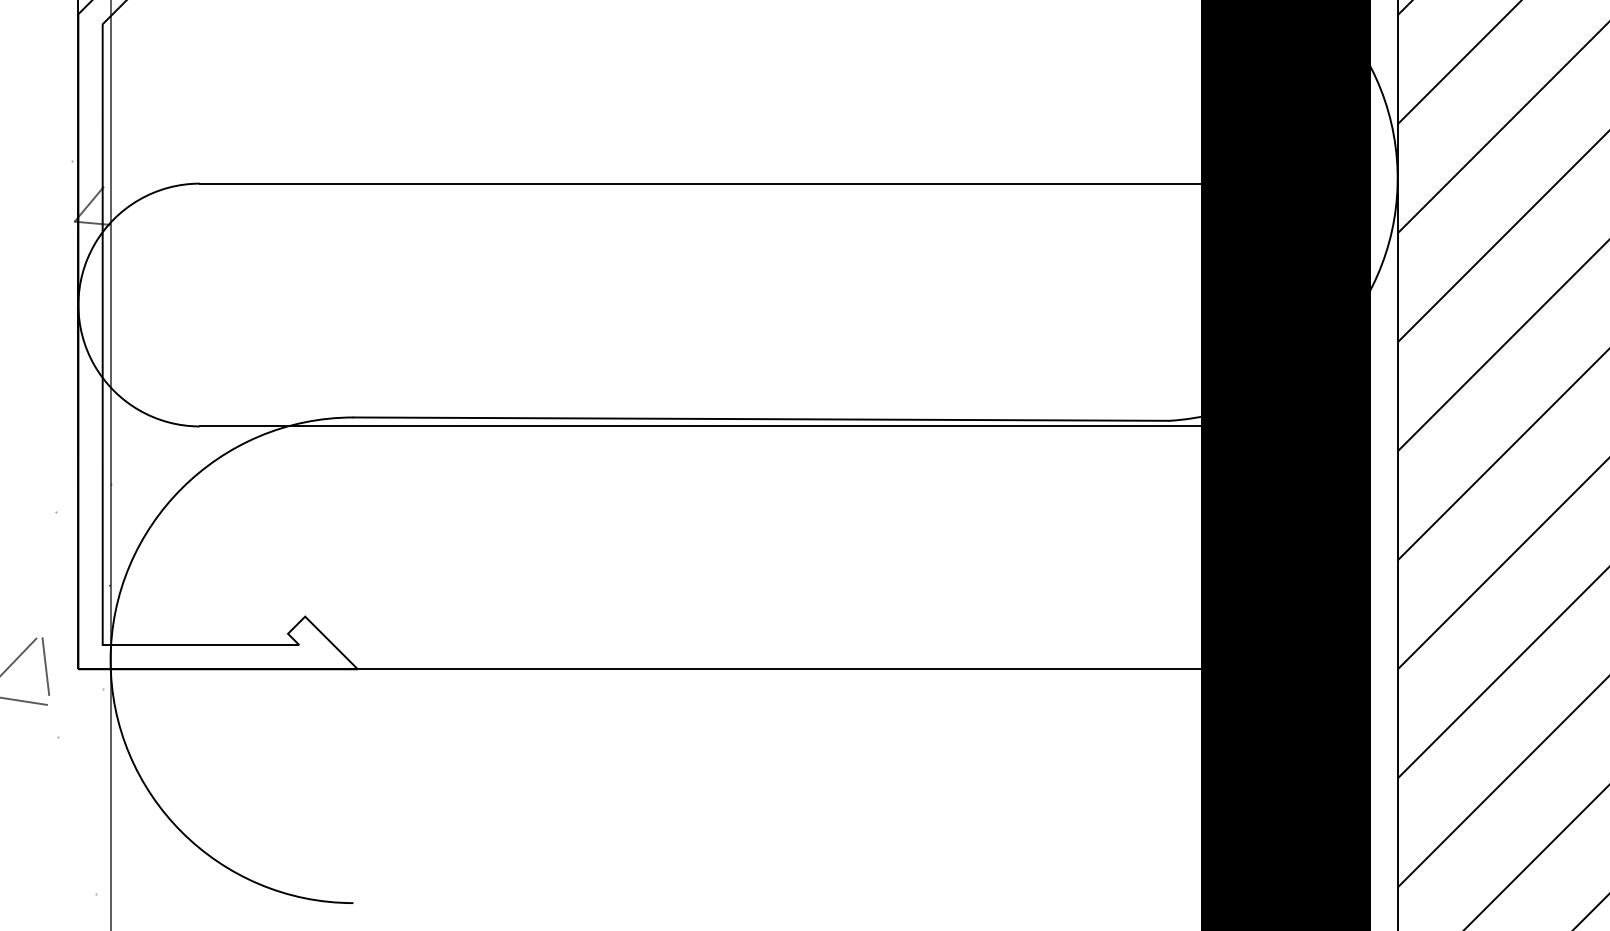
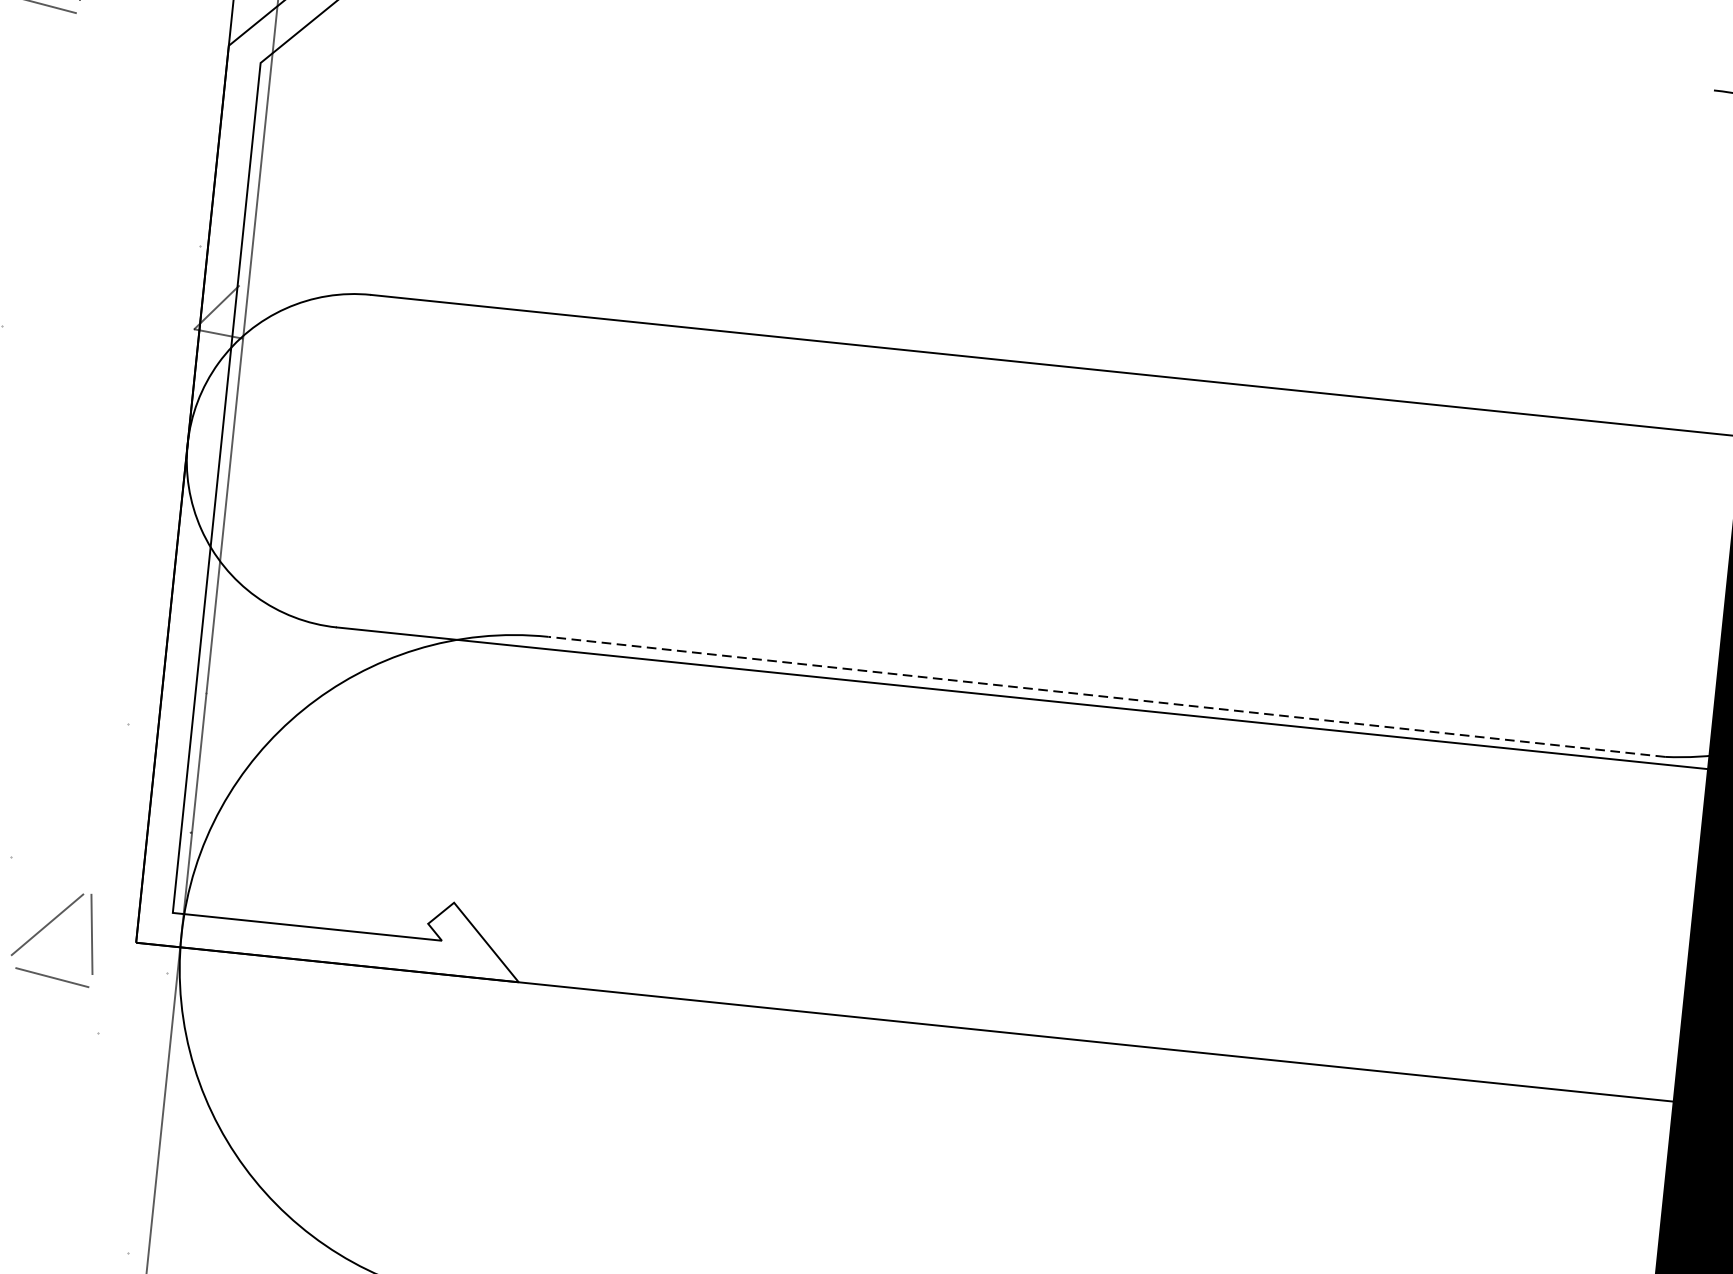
line: (761, 419) -> (1106, 697), solid -> dashed

